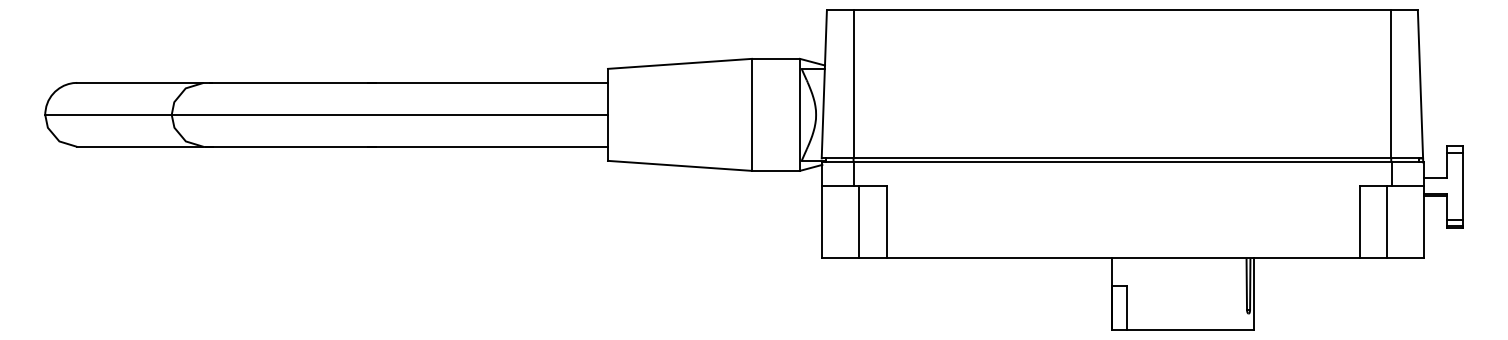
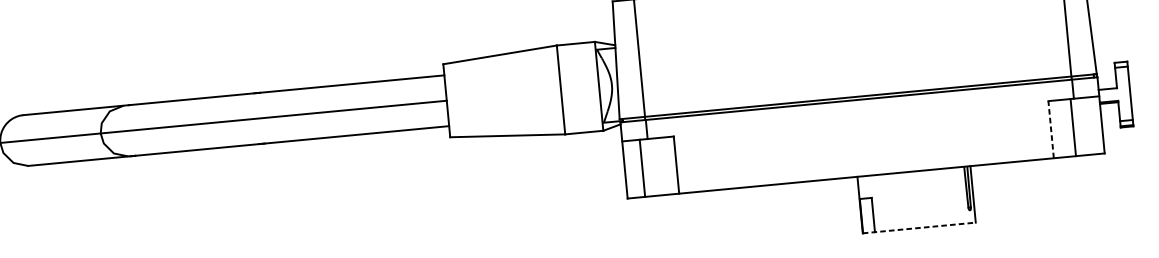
line: (1359, 221) -> (1051, 128), solid -> dashed
line: (859, 222) -> (642, 168), moved
line: (1183, 329) -> (919, 227), solid -> dashed

